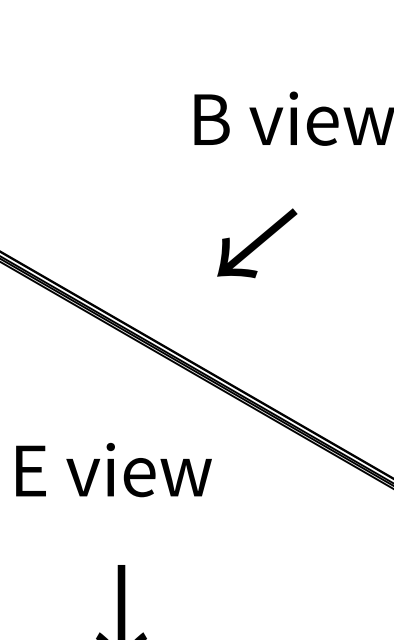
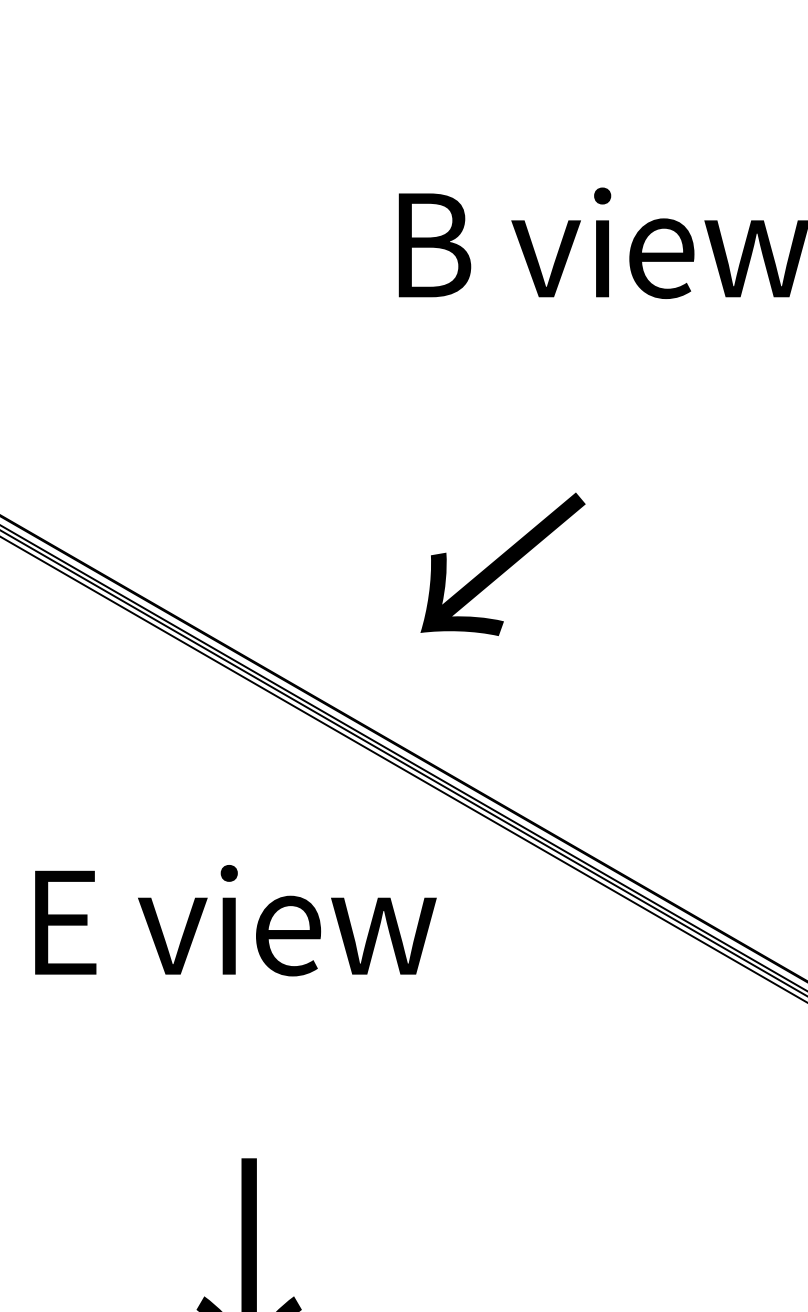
text: (257, 243) -> (503, 564), moved
text: (113, 470) -> (234, 921), moved

